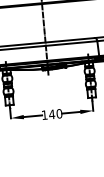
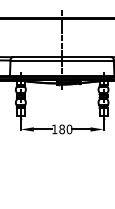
text: (52, 114) -> (62, 129), 140 -> 180

